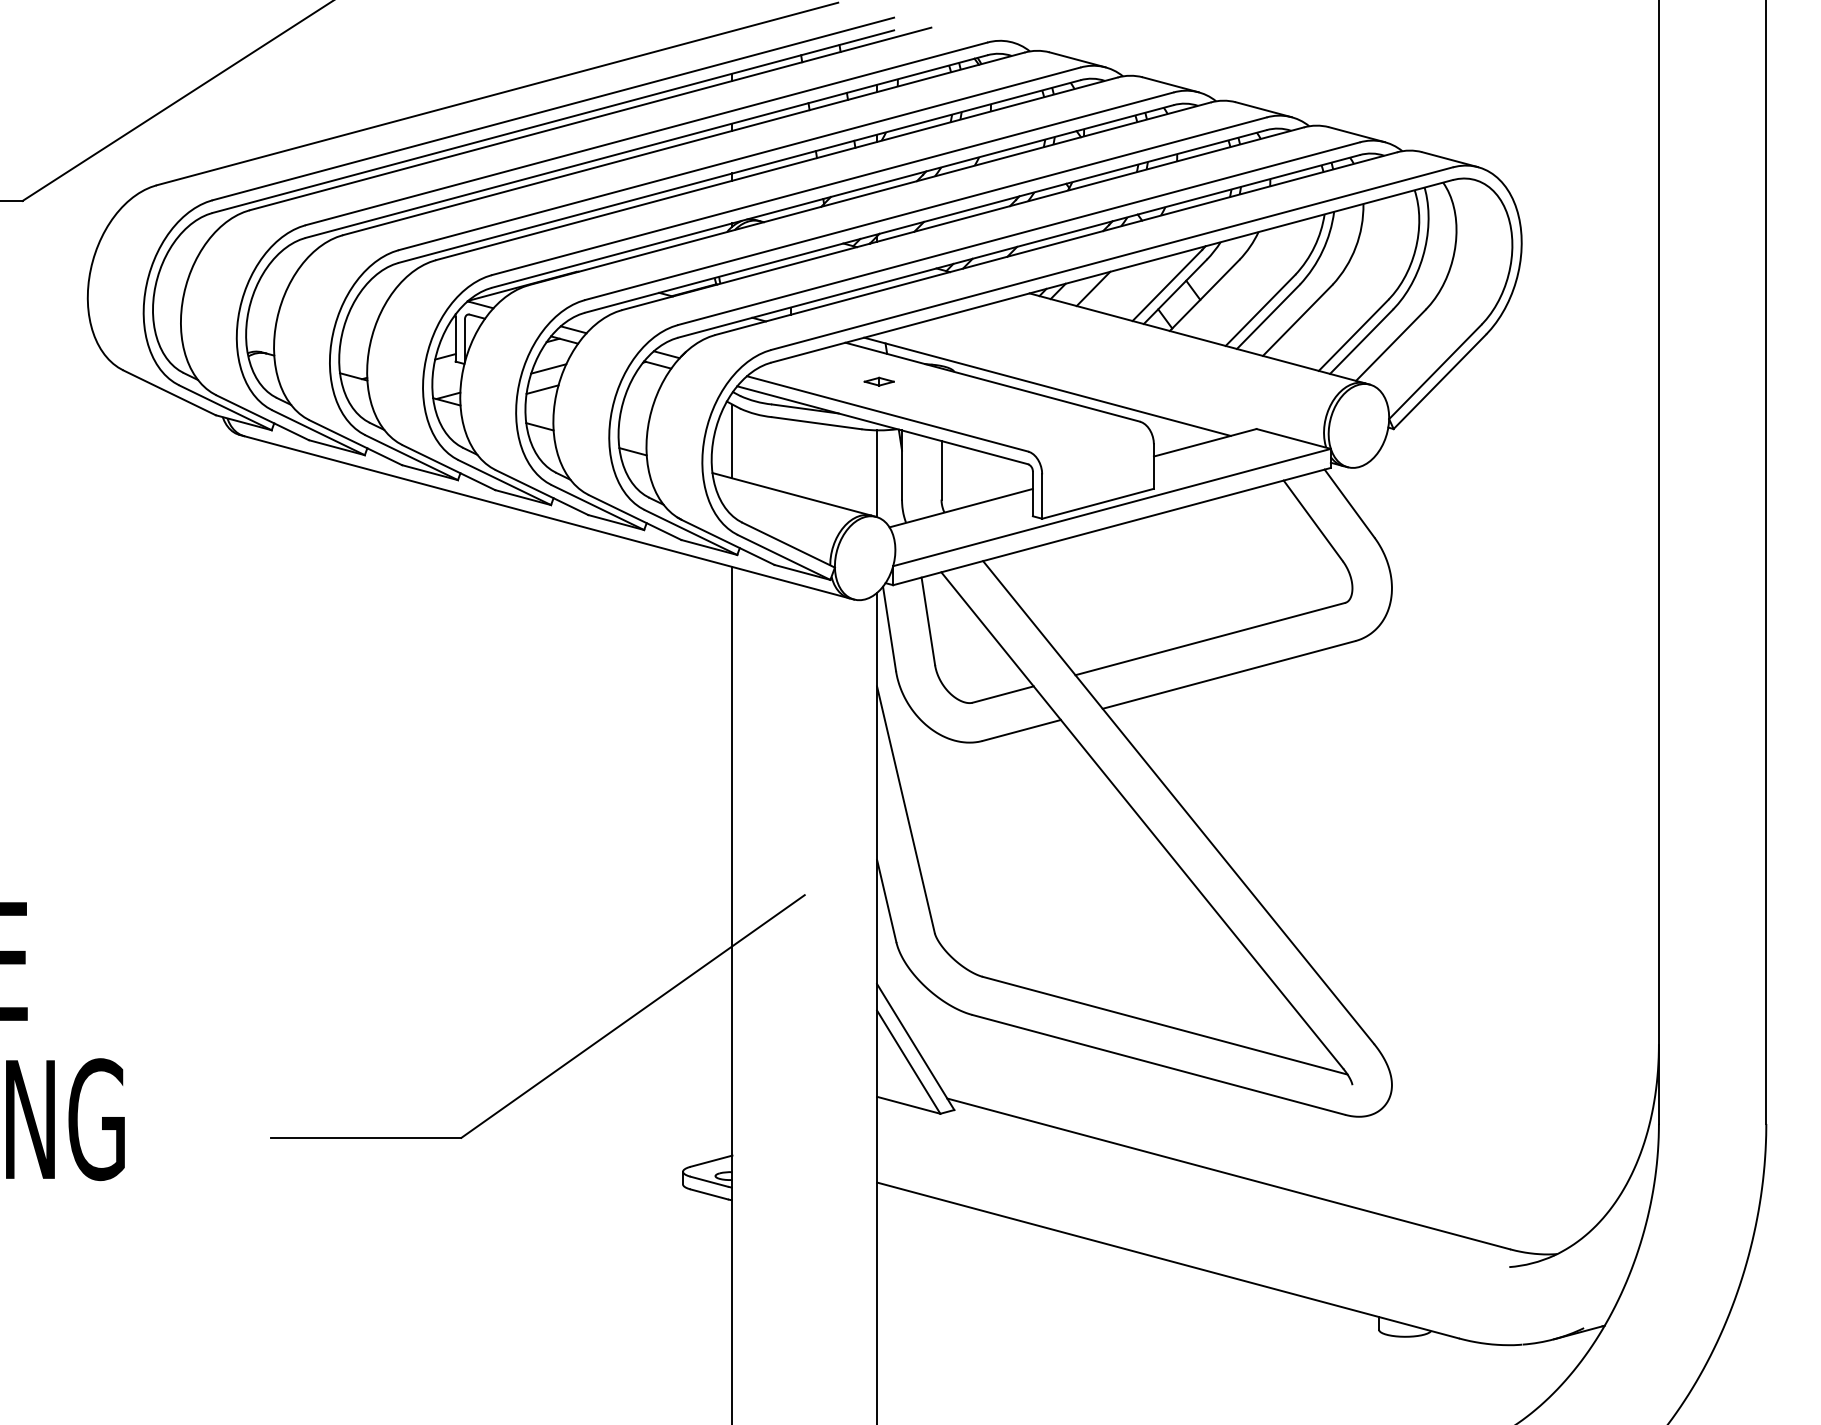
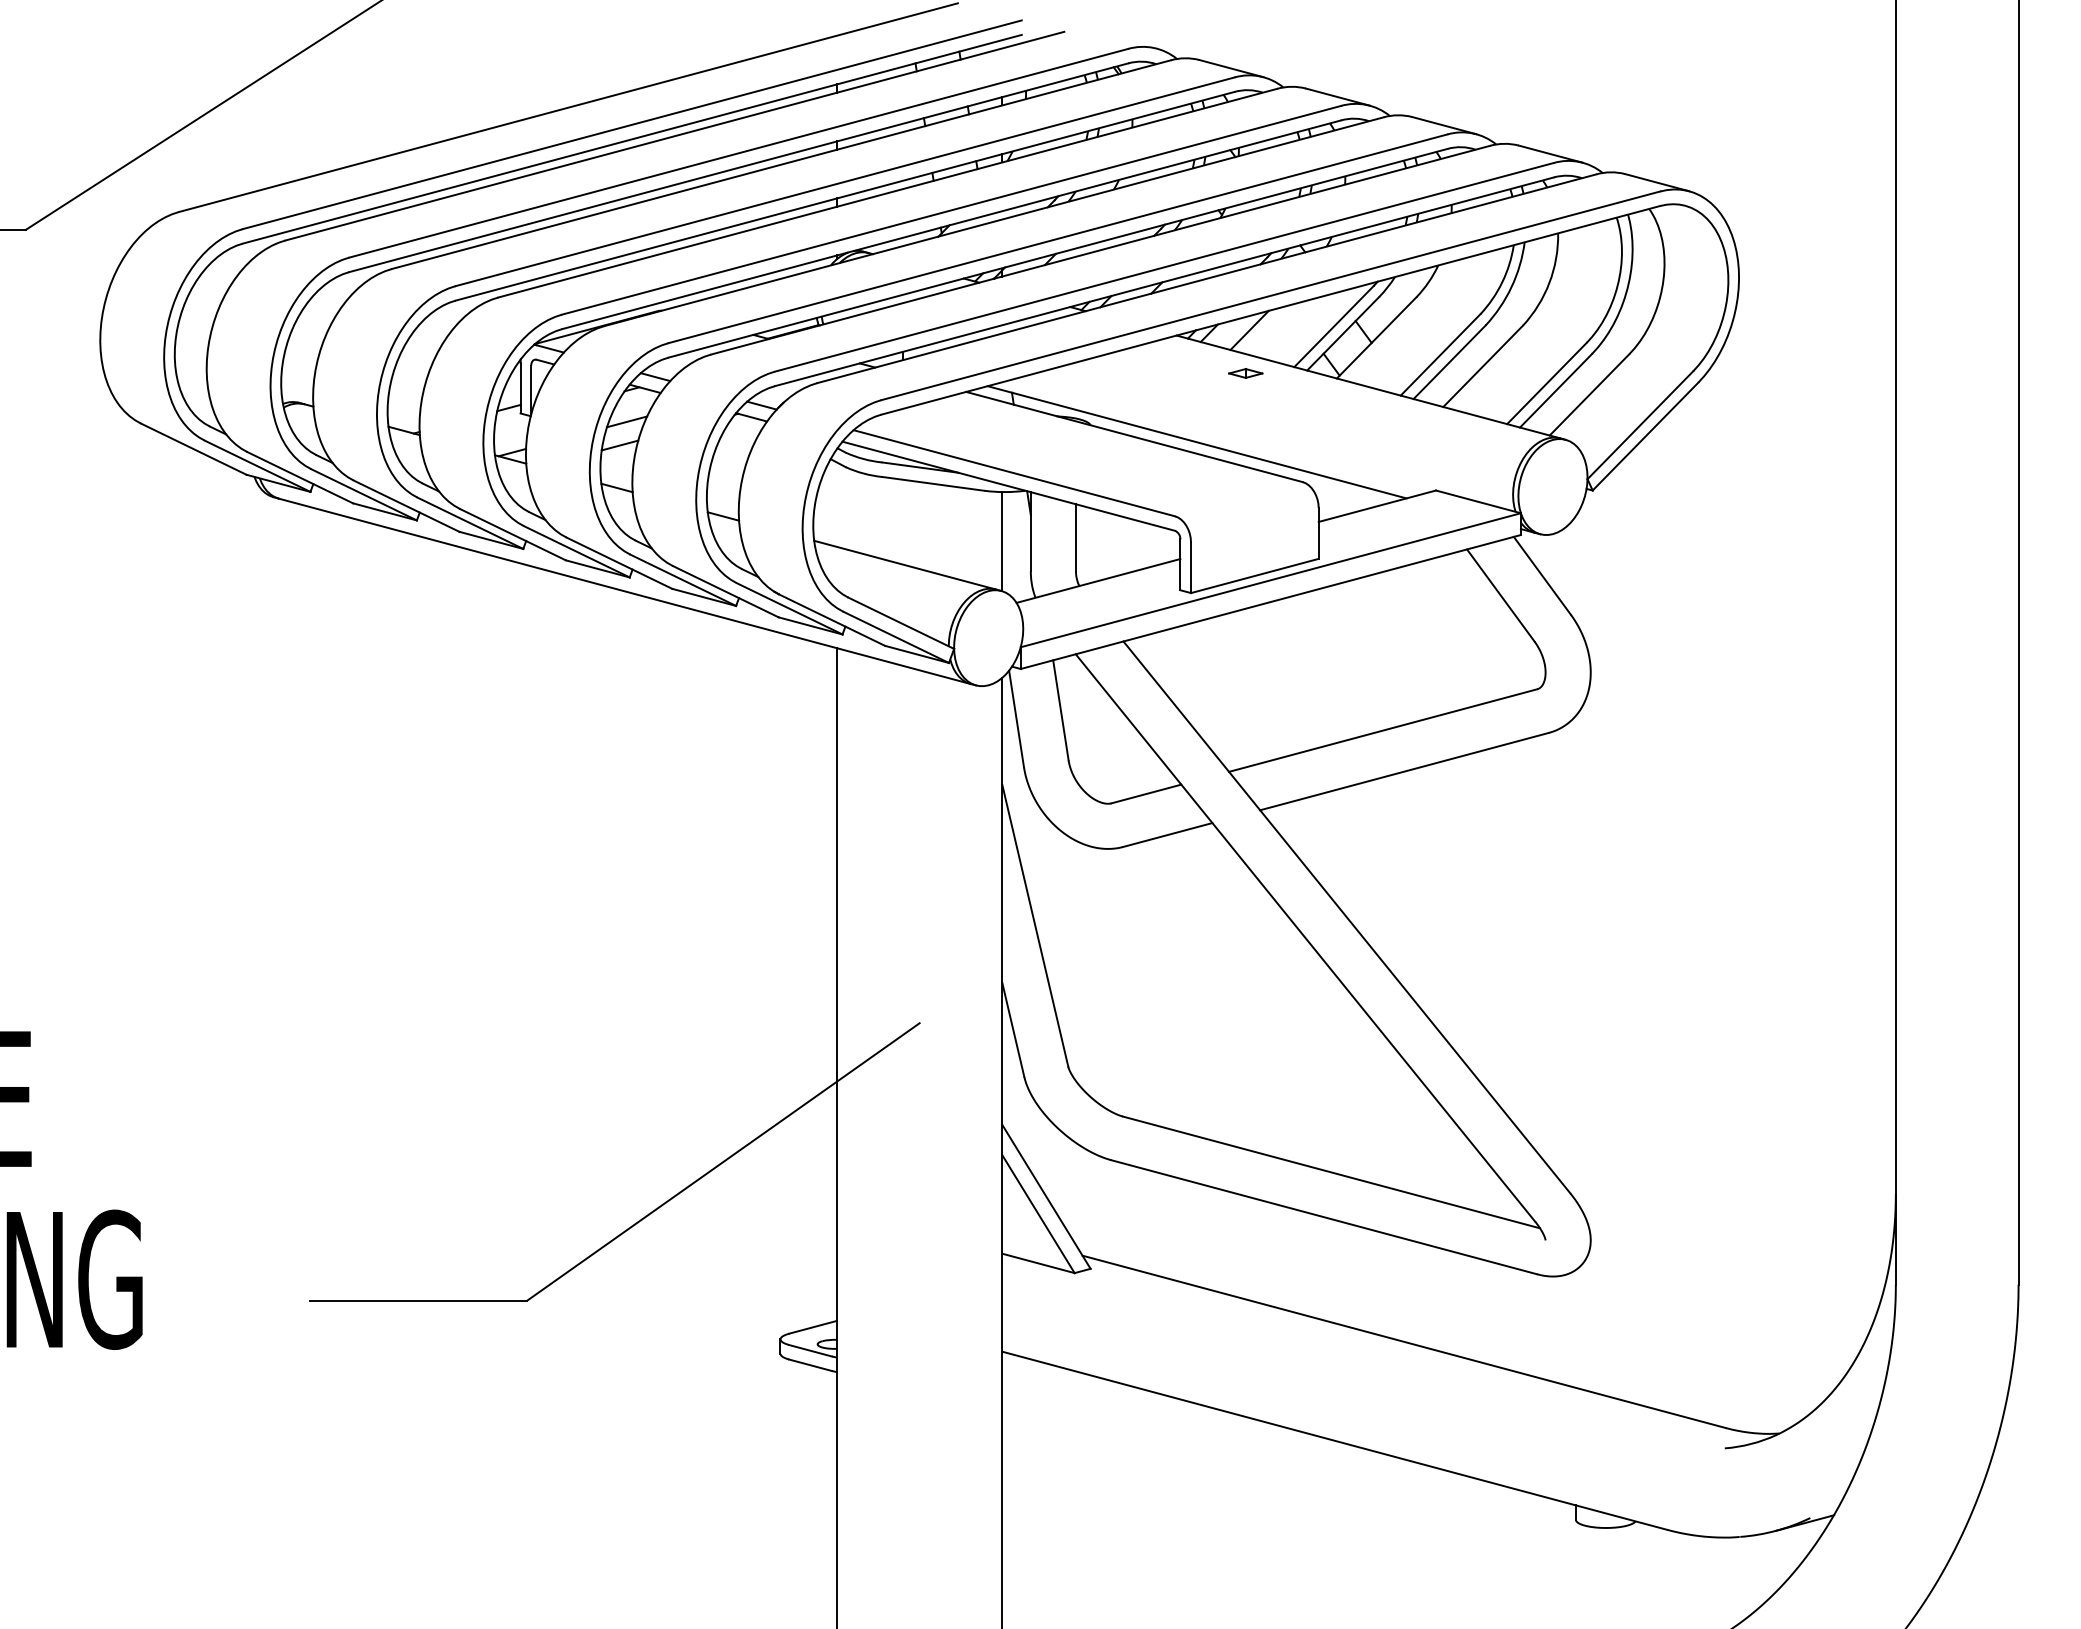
part: (879, 381) -> (1245, 373), moved
line: (732, 441) -> (837, 504), removed

